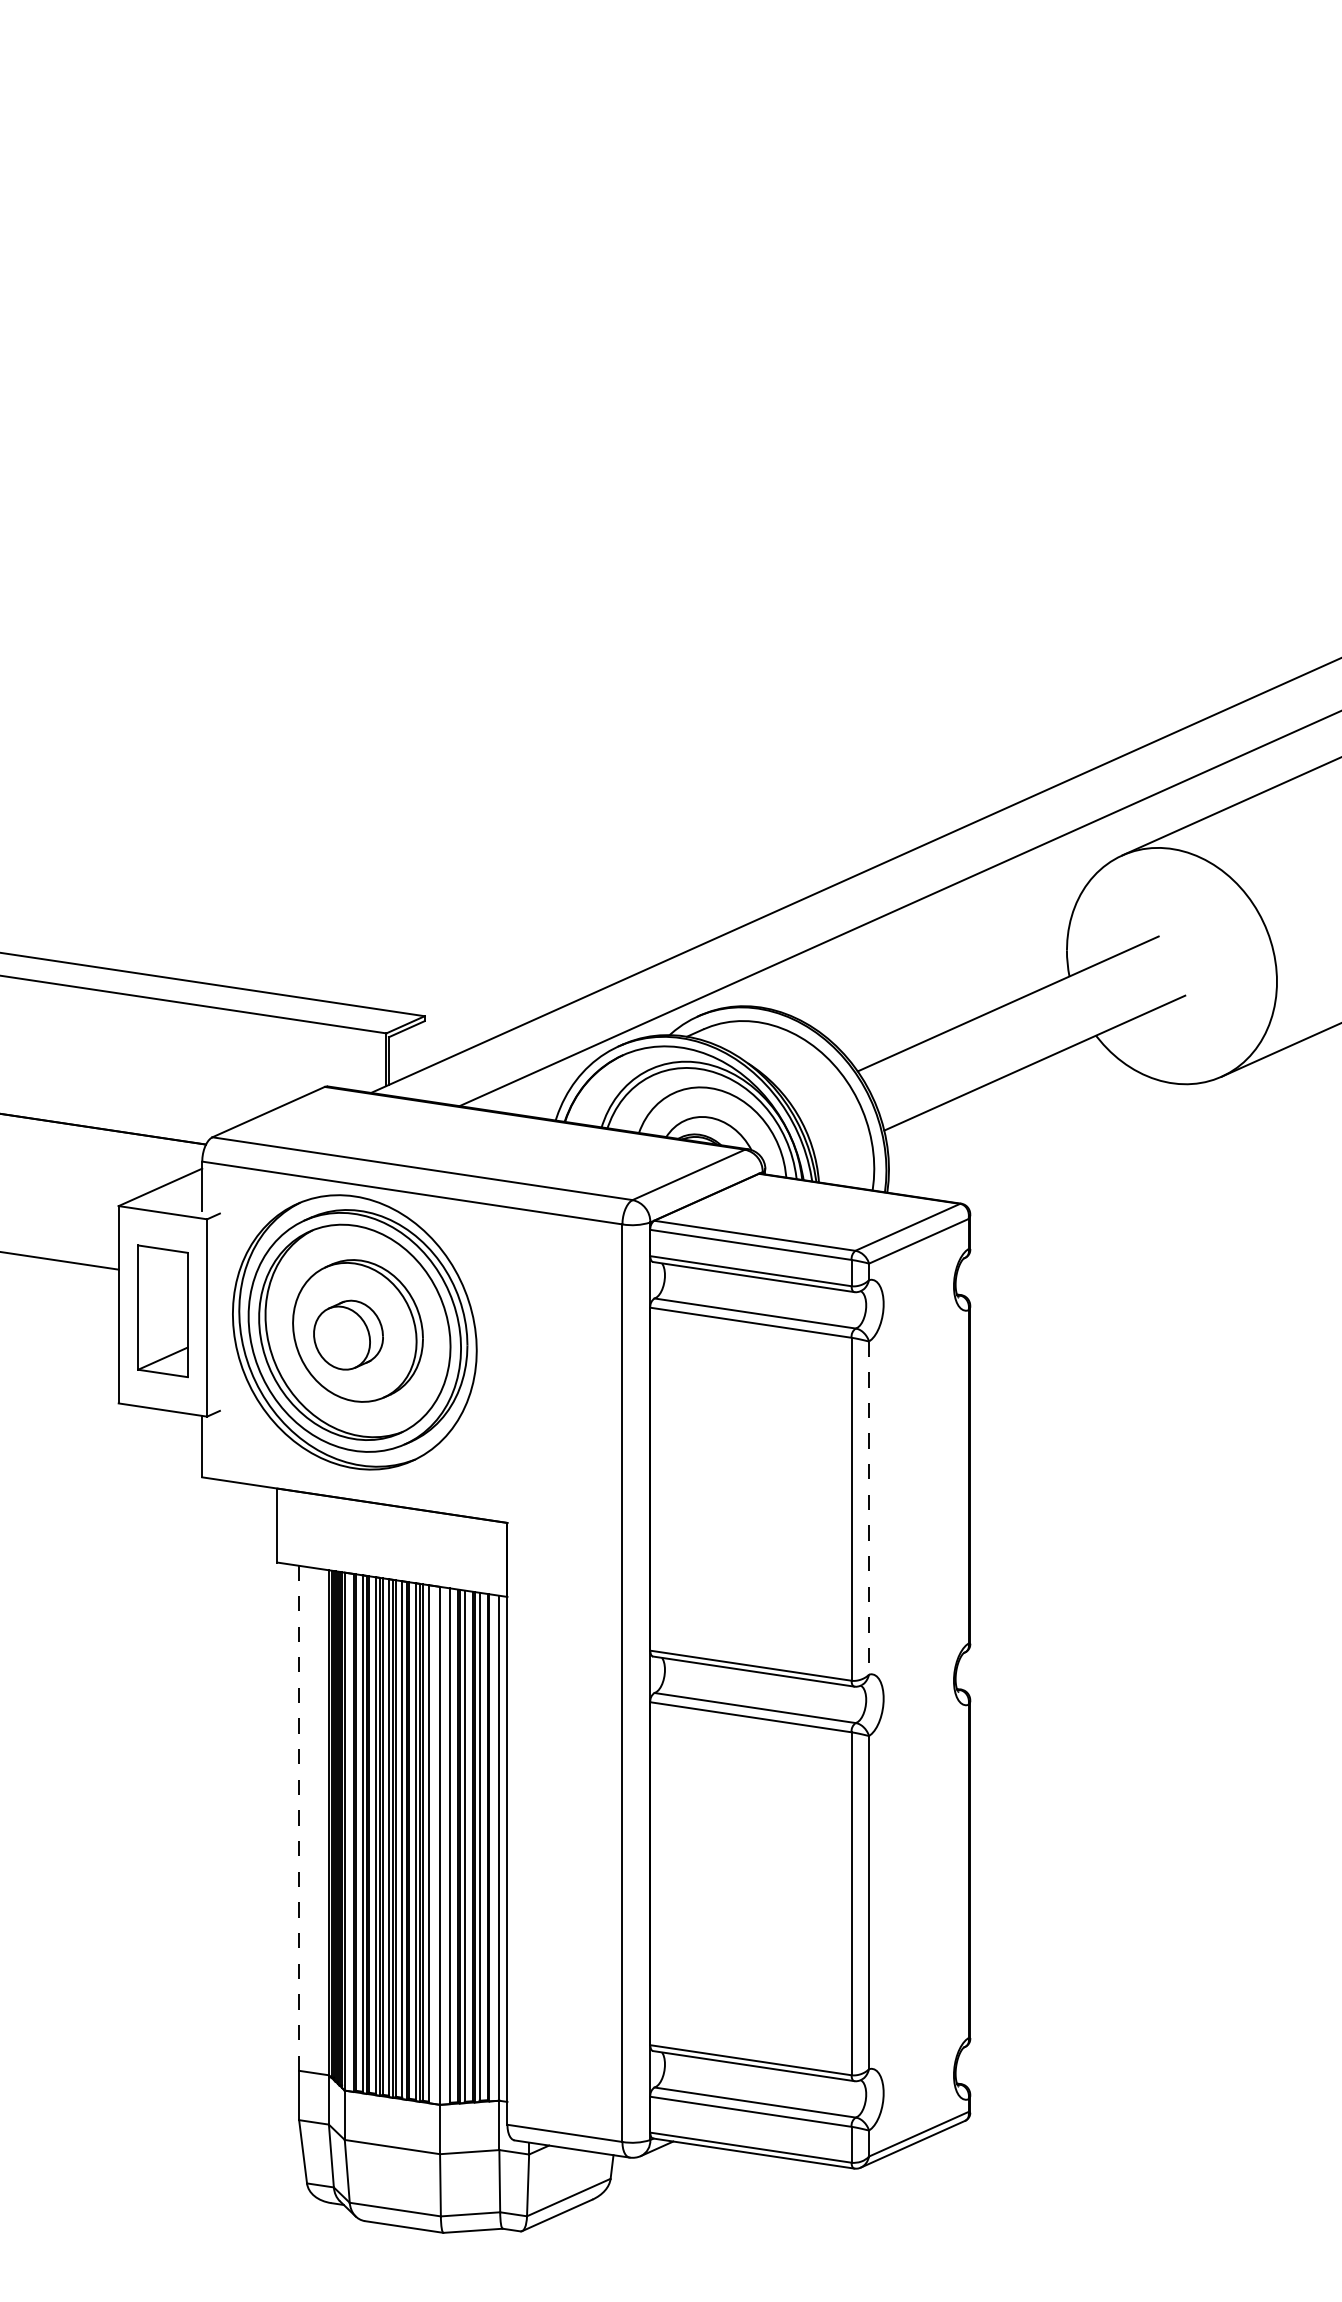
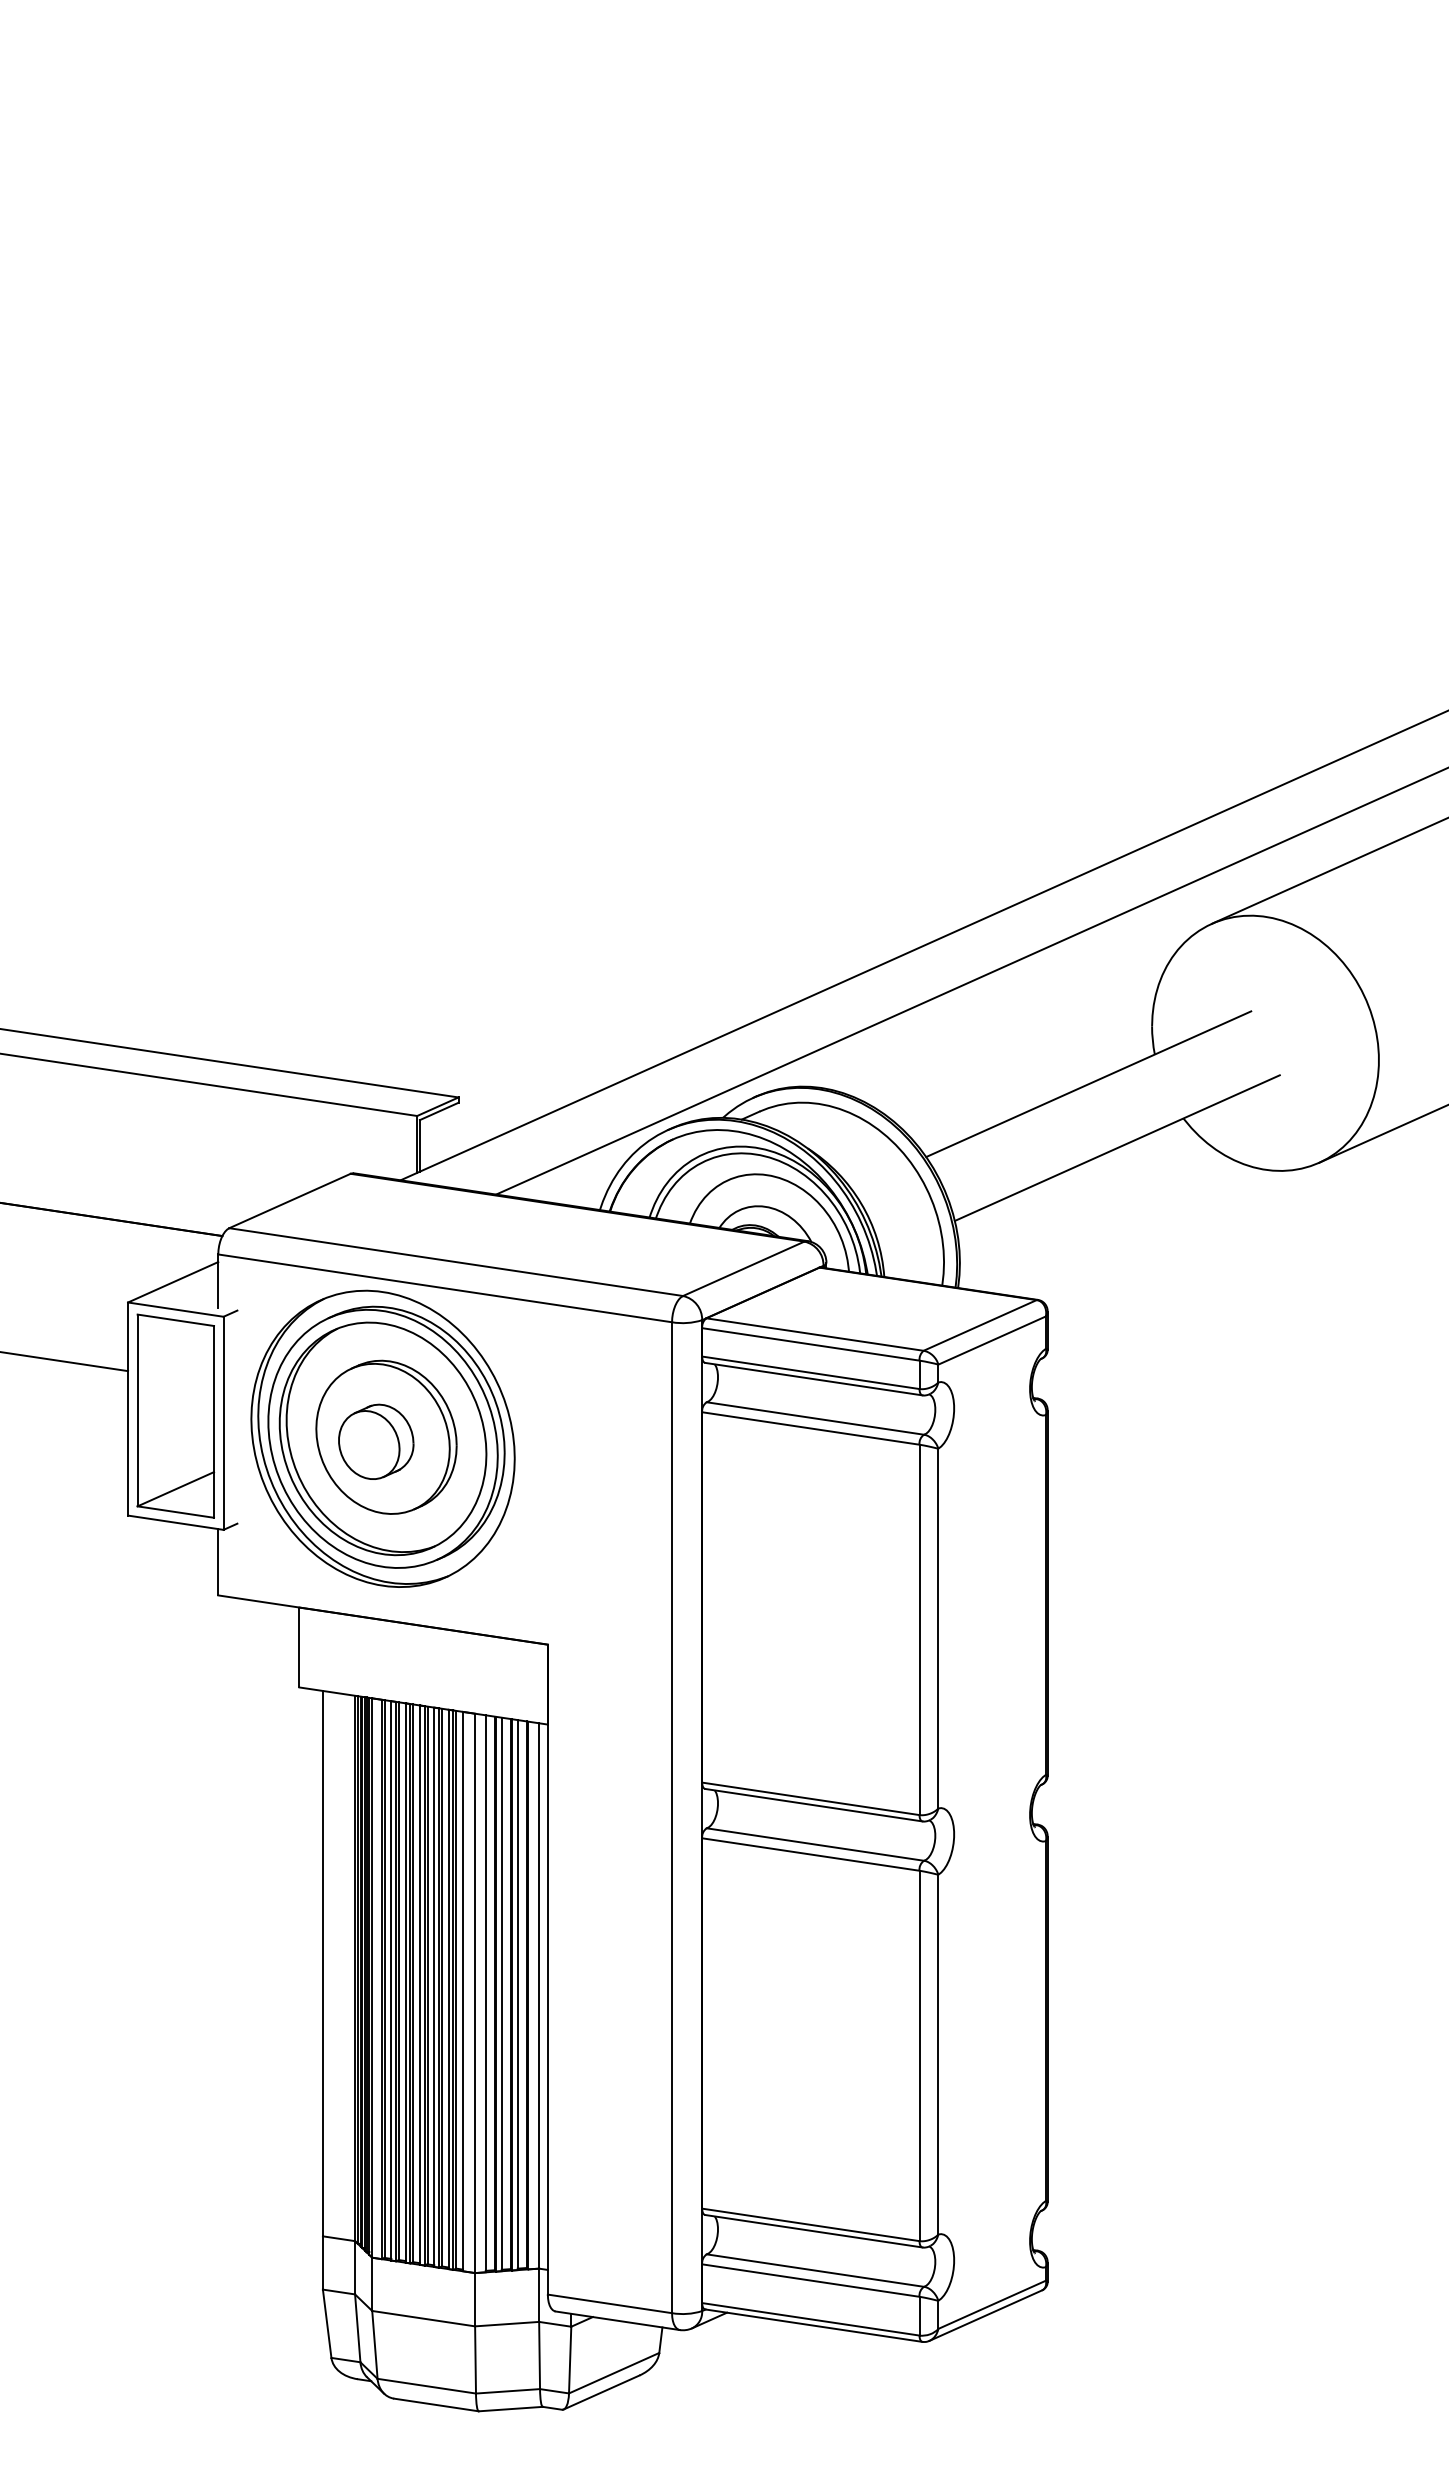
part: (162, 1310) -> (175, 1415), size x1.43
line: (869, 1507) -> (938, 1628), dashed -> solid
line: (298, 1818) -> (322, 1963), dashed -> solid

